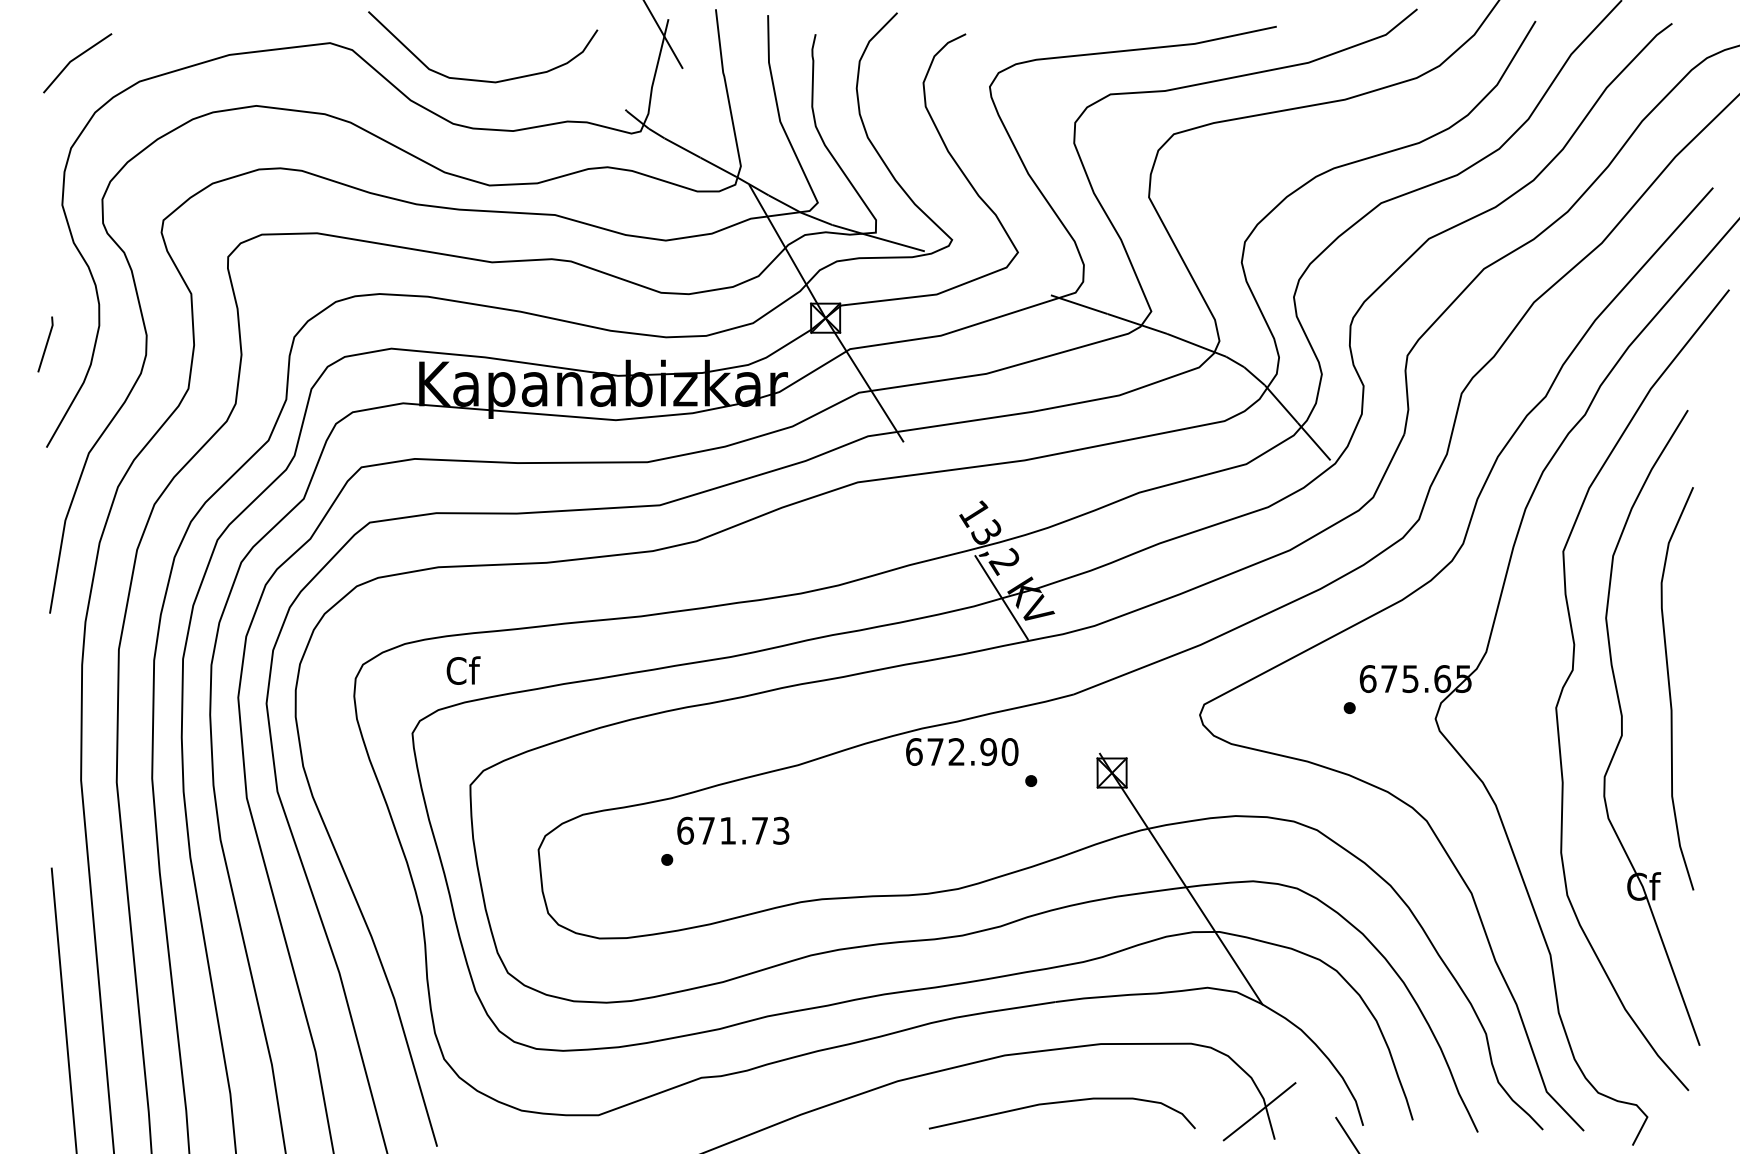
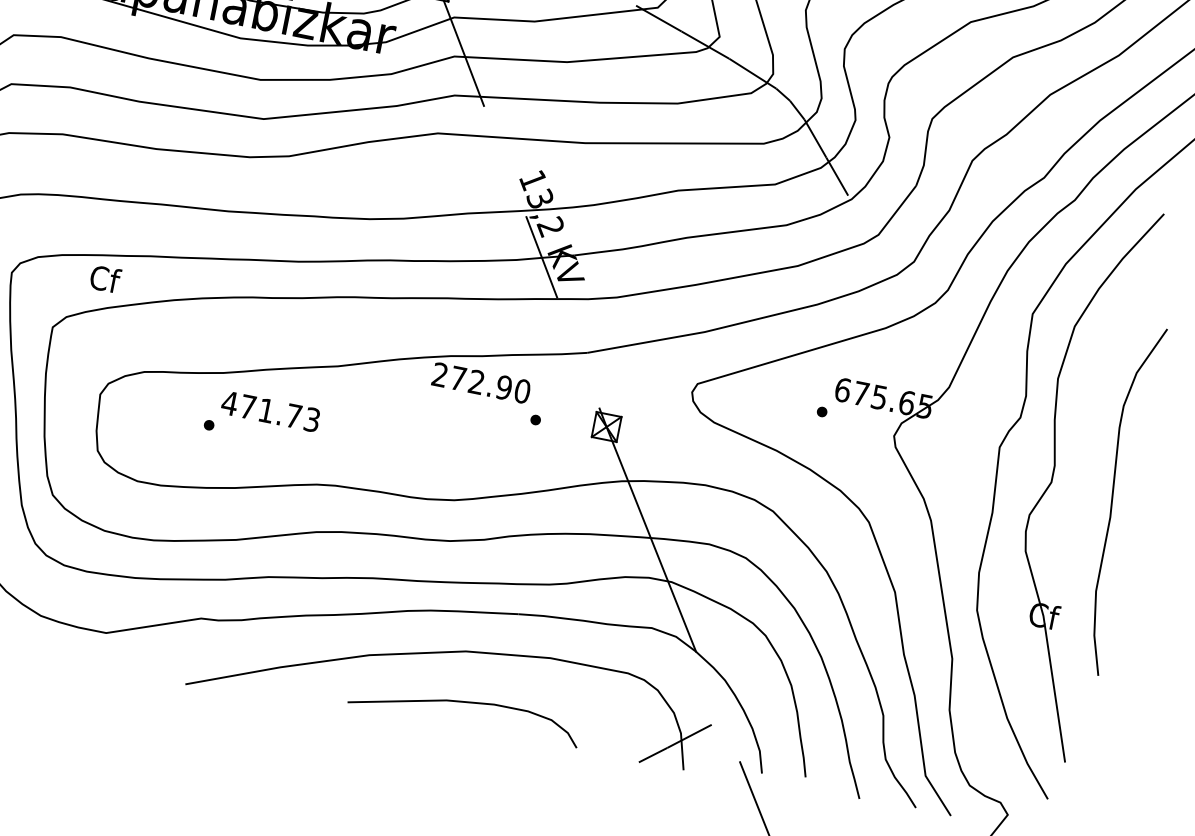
text: (463, 670) -> (105, 278), moved
curve: (1670, 688) -> (1113, 498), moved
text: (914, 751) -> (440, 374), 672.90 -> 272.90
text: (685, 830) -> (229, 403), 671.73 -> 471.73
curve: (1060, 1103) -> (465, 703), moved

